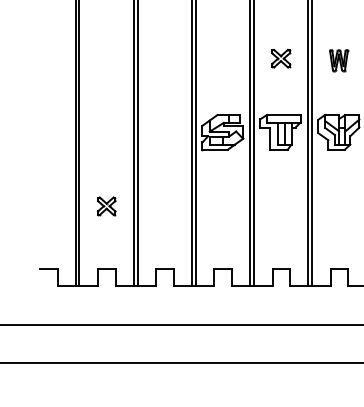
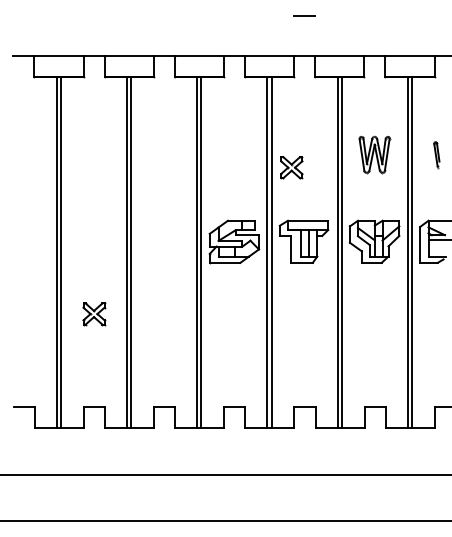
part: (280, 58) -> (291, 167), moved
part: (338, 61) -> (374, 155), size x1.4
part: (107, 206) -> (94, 314), moved

